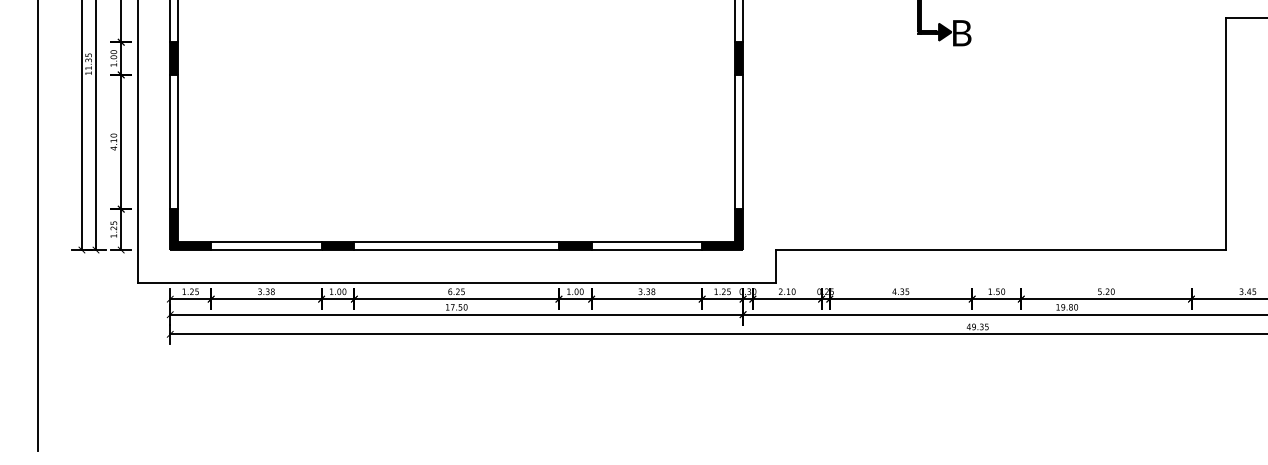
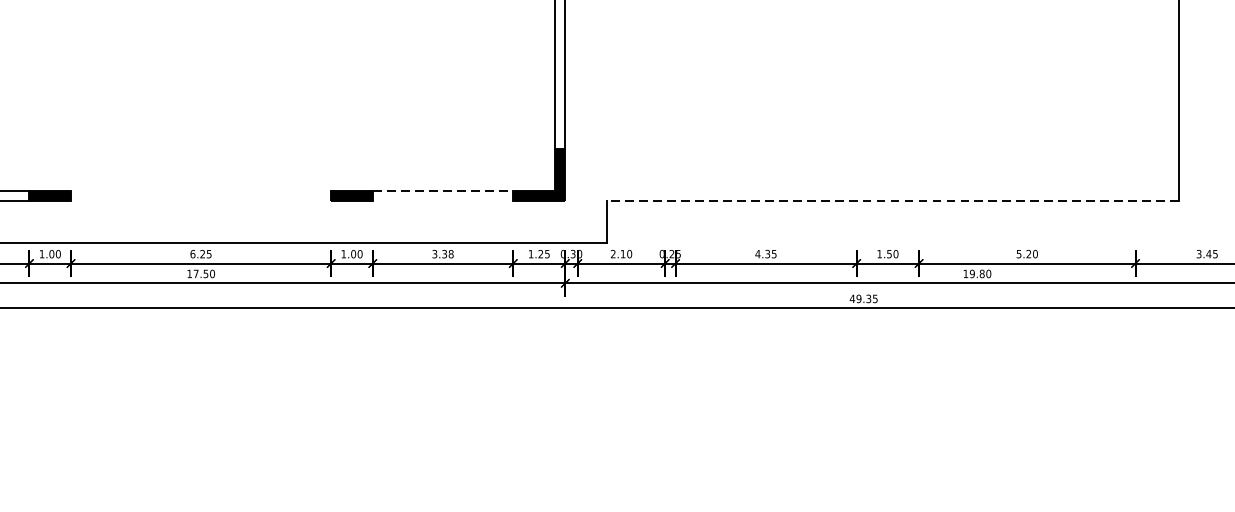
line: (456, 241) -> (200, 190), removed
line: (647, 241) -> (443, 190), solid -> dashed
line: (456, 250) -> (200, 201), removed
line: (646, 250) -> (442, 201), removed
line: (1000, 250) -> (892, 201), solid -> dashed

